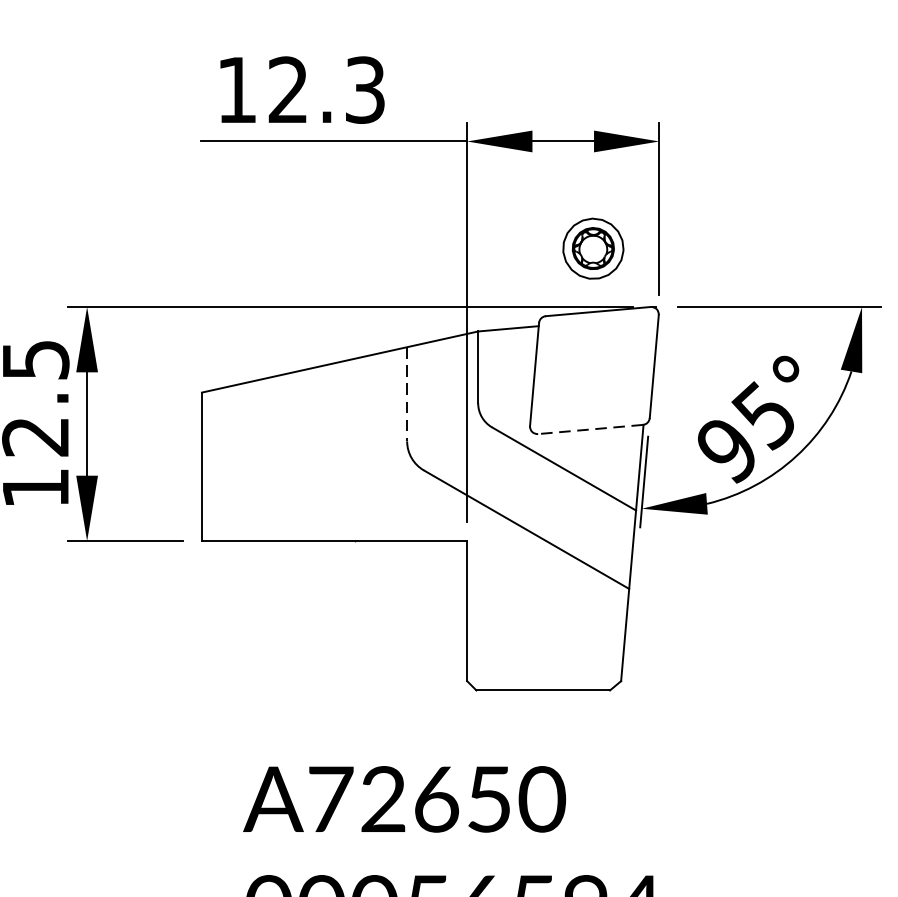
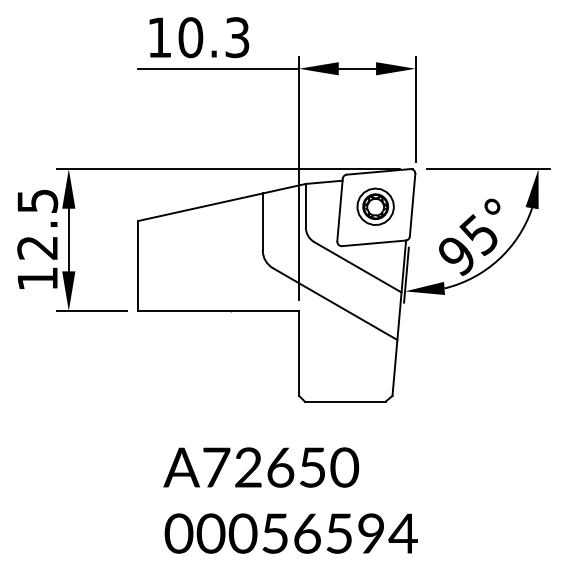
text: (287, 89) -> (190, 37), 12.3 -> 10.3
part: (593, 248) -> (375, 206), moved
line: (406, 395) -> (262, 222), dashed -> solid
line: (589, 429) -> (373, 243), dashed -> solid

